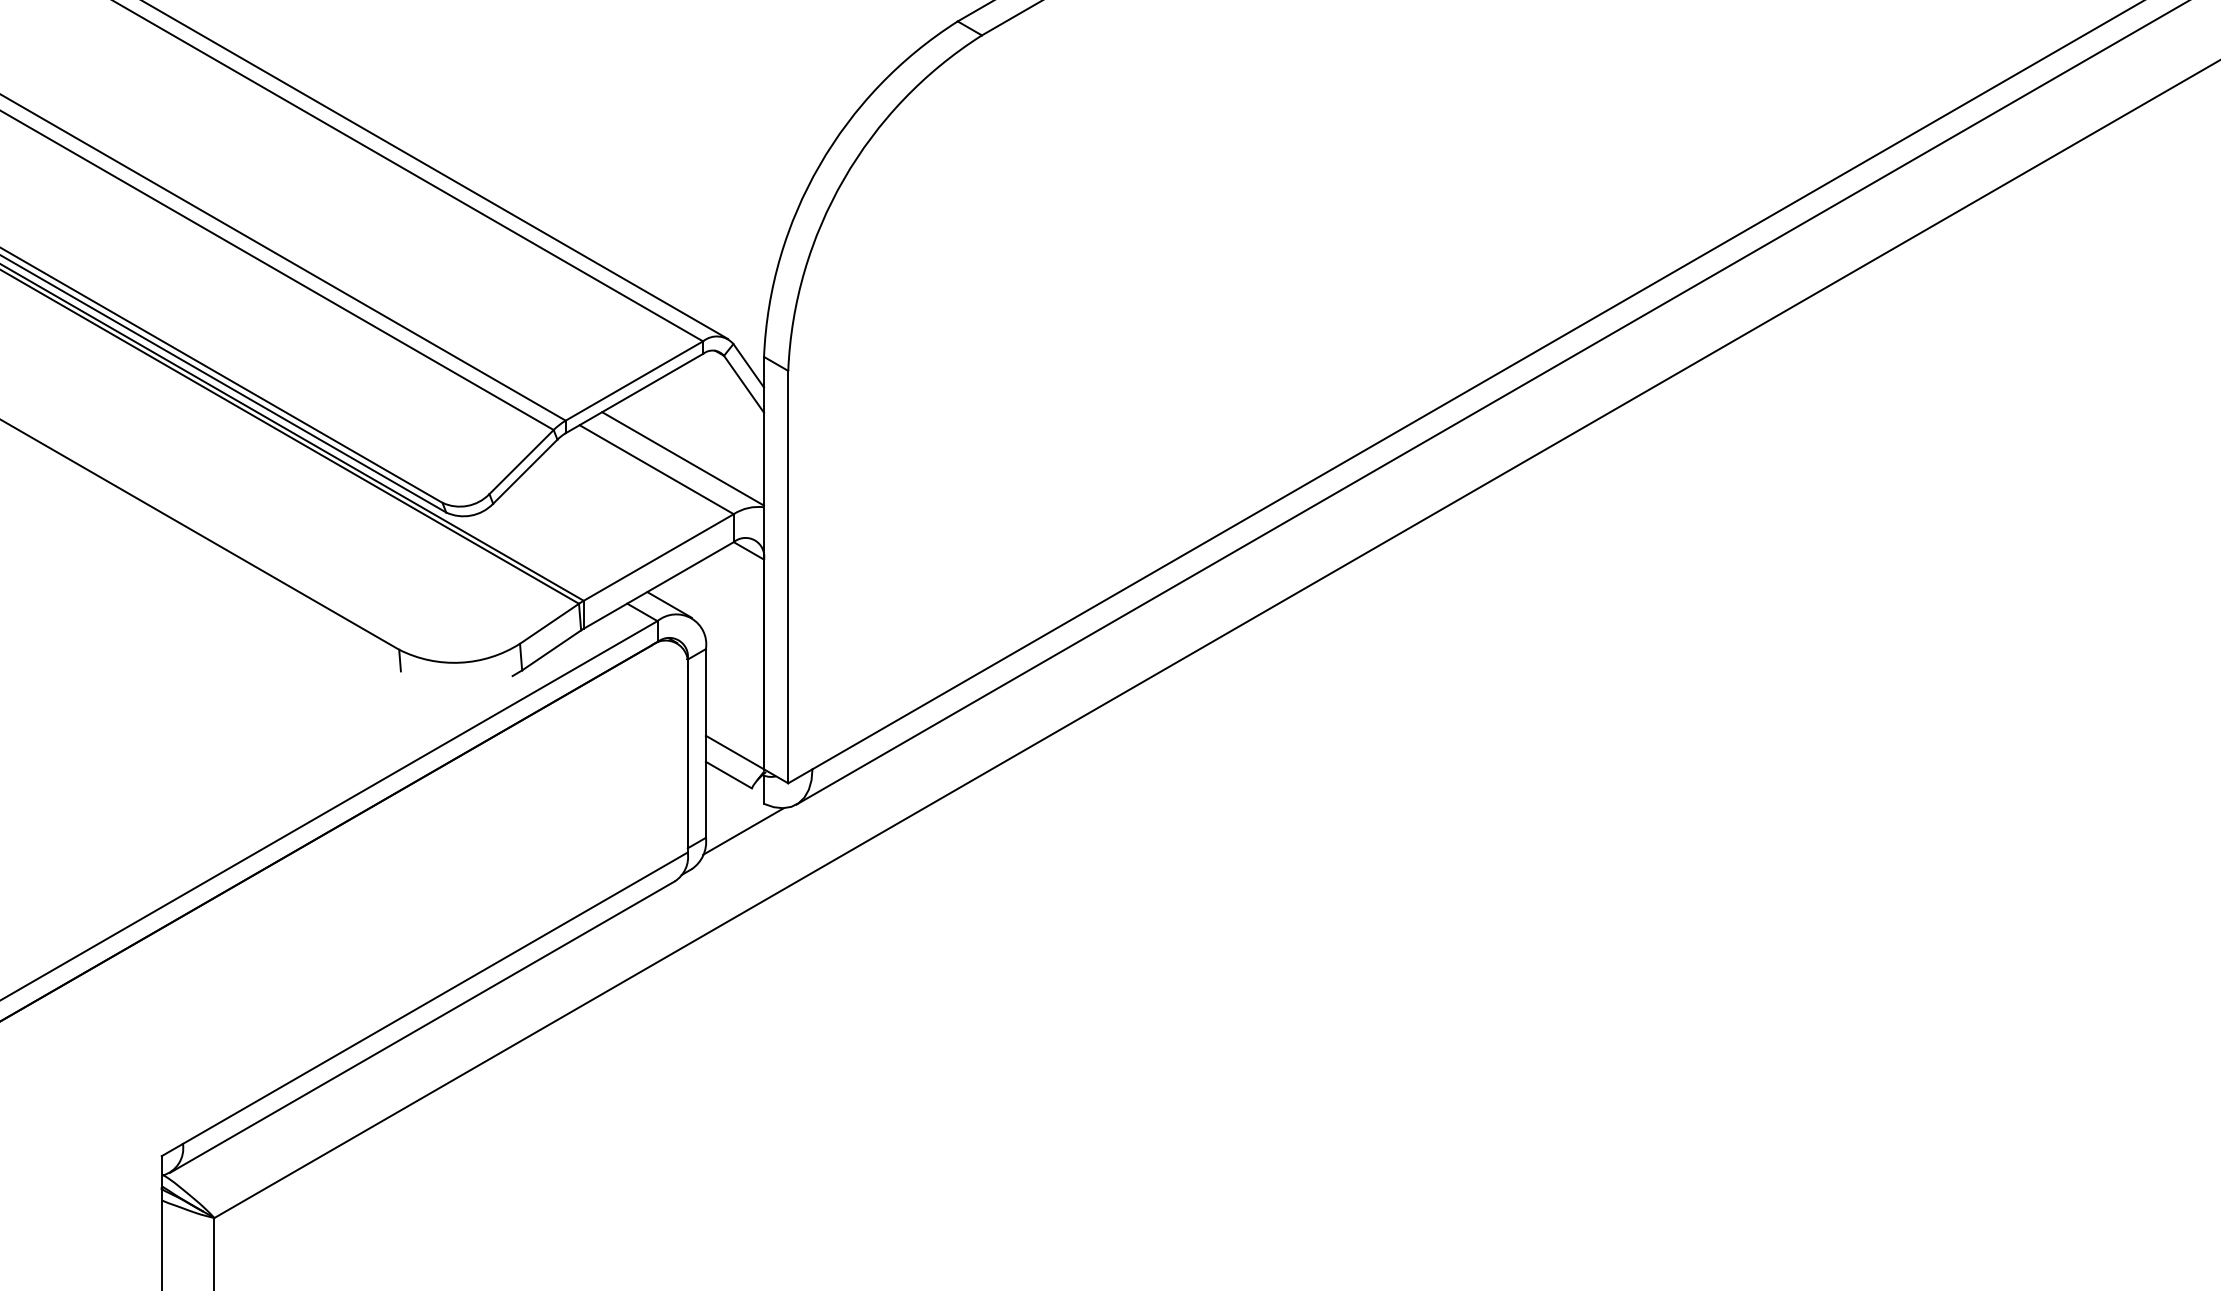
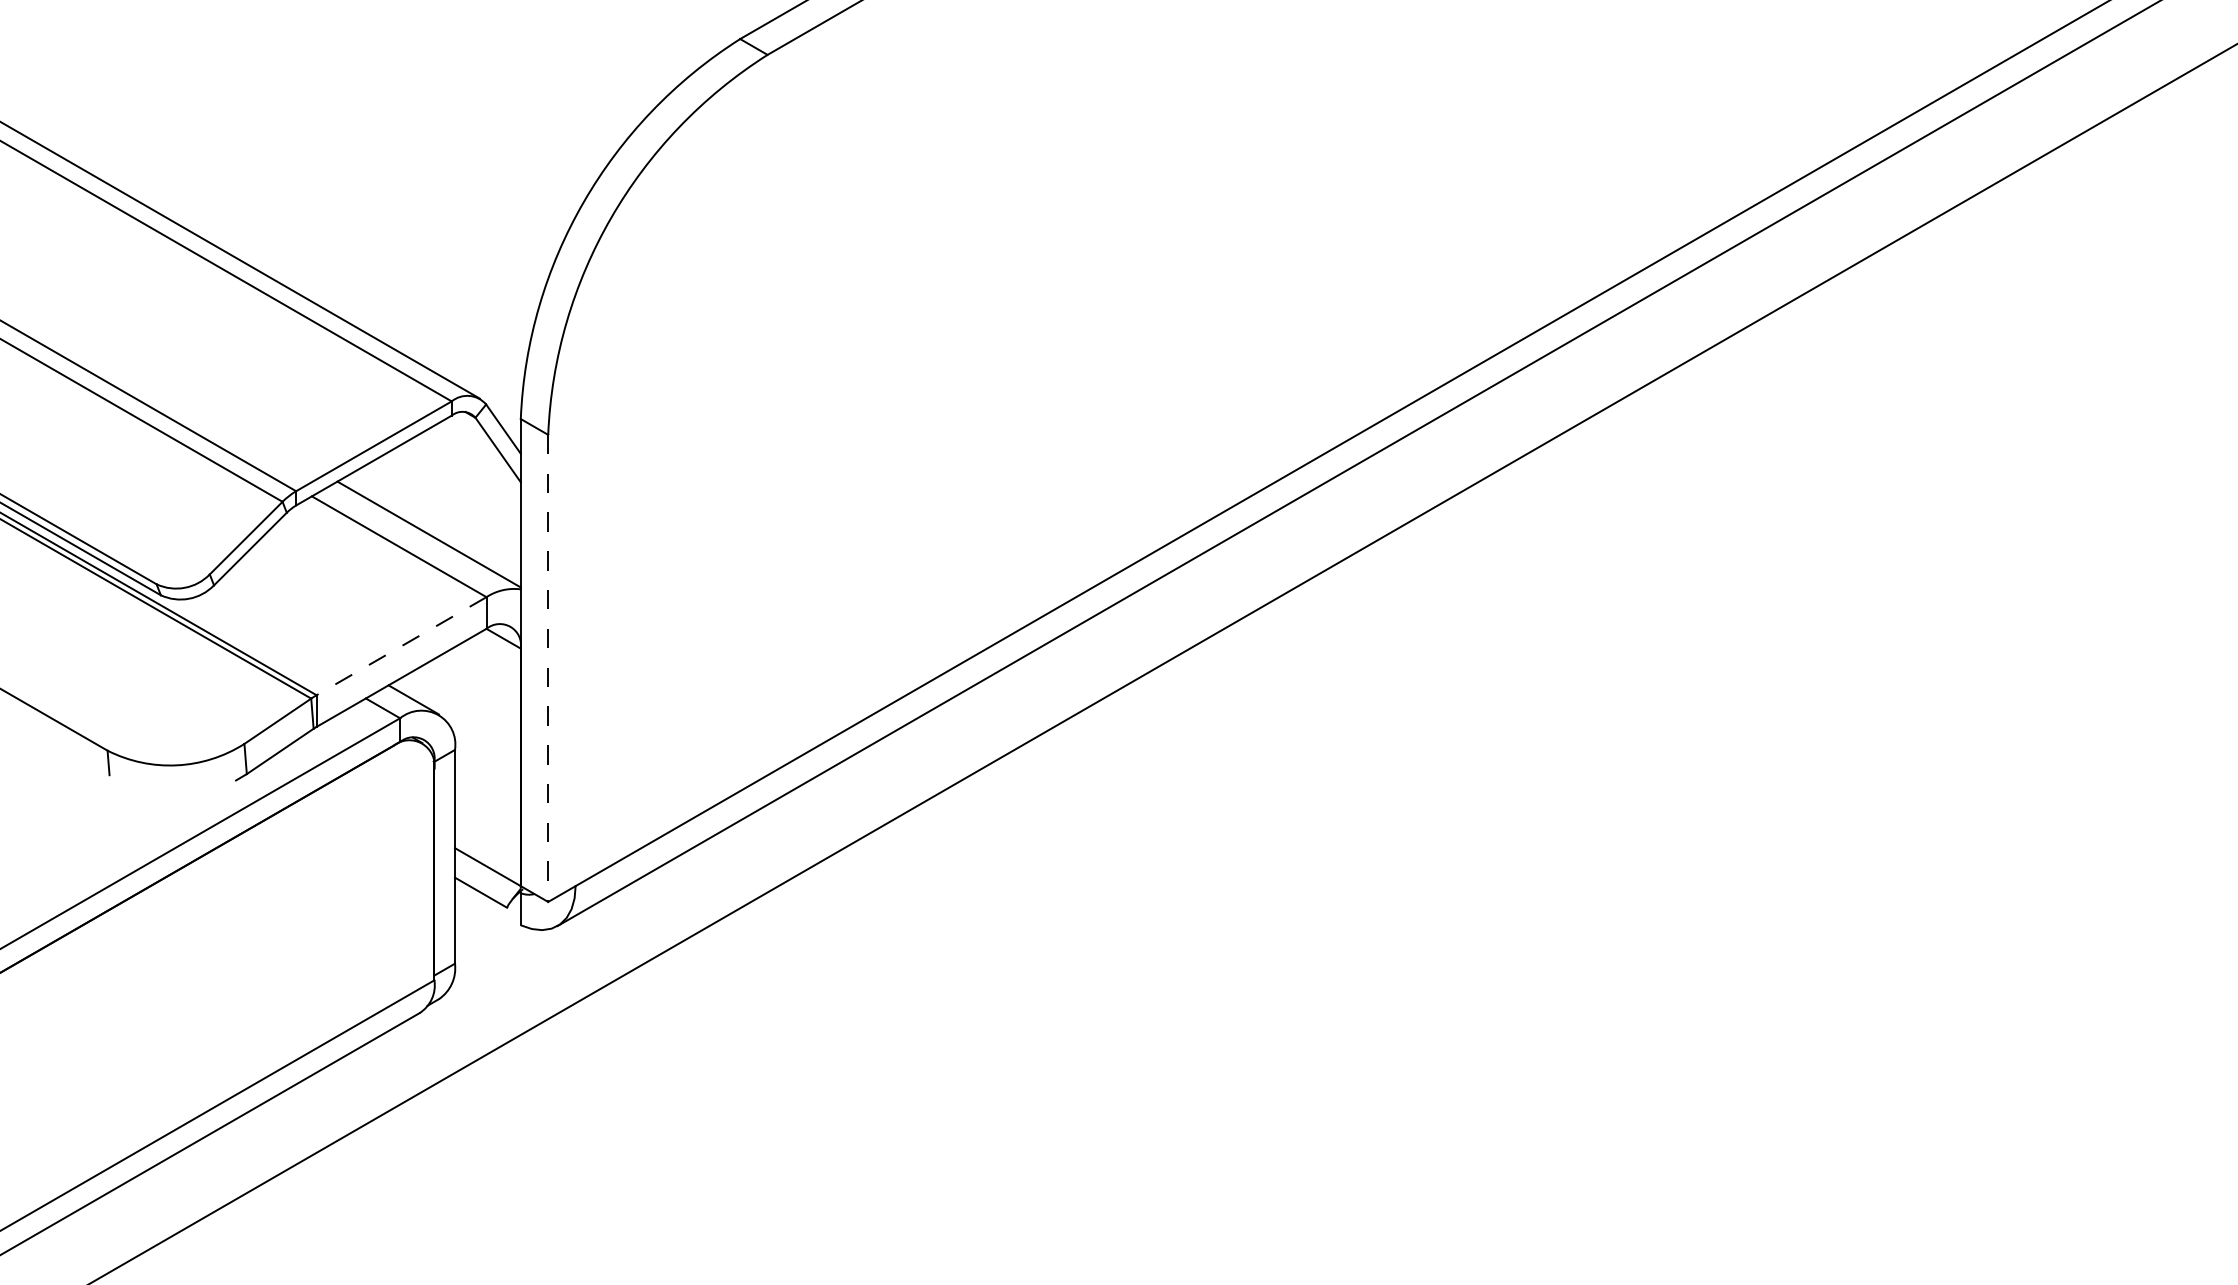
line: (658, 557) -> (401, 646), solid -> dashed
line: (788, 577) -> (548, 668), solid -> dashed
line: (743, 831) -> (497, 956), removed

